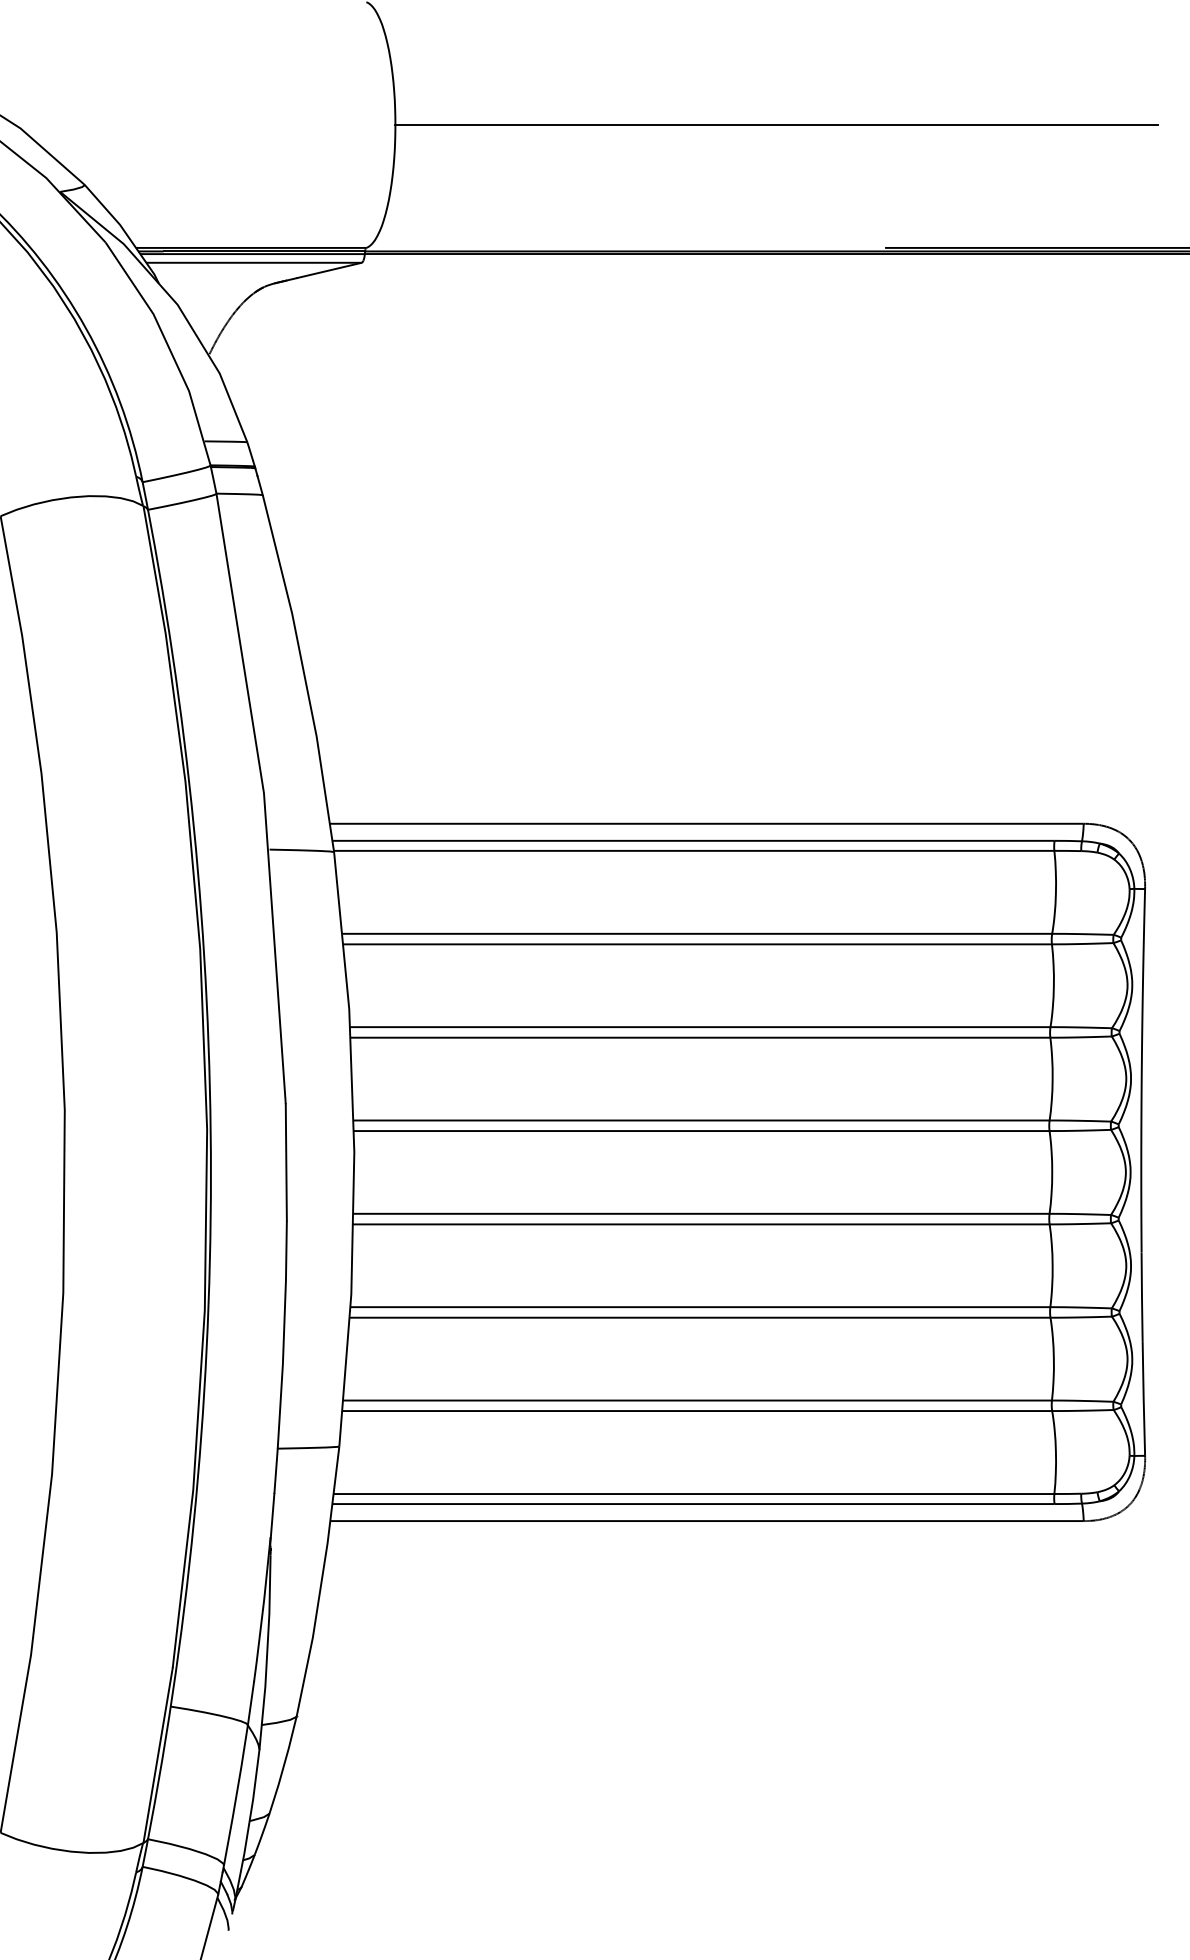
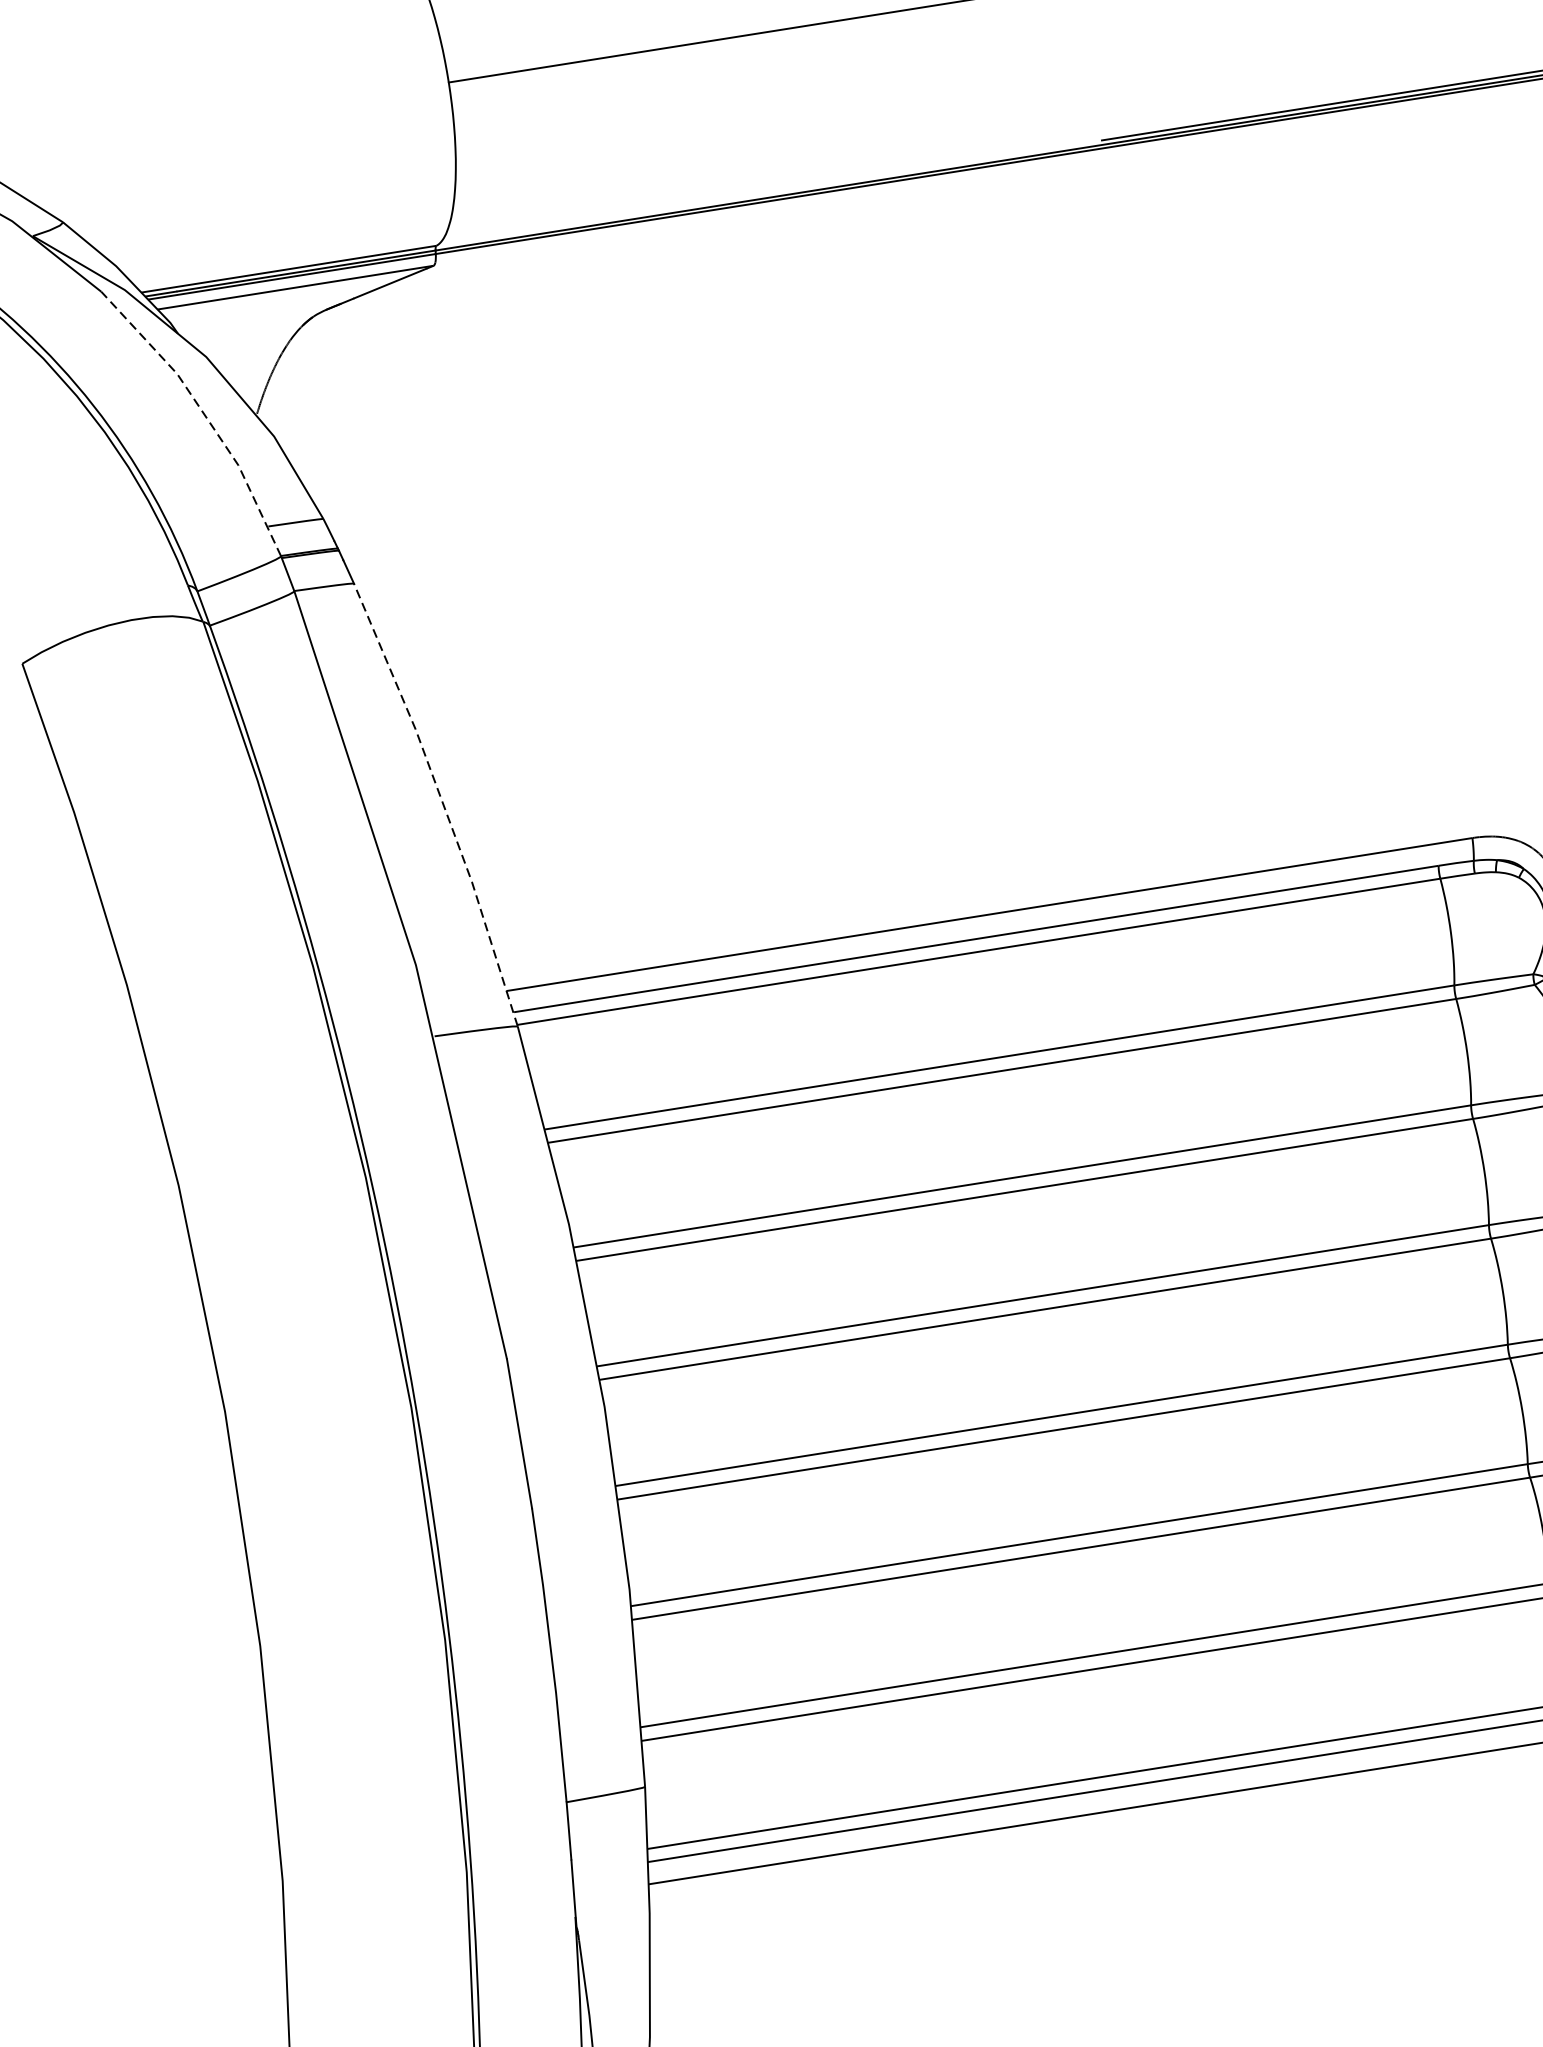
line: (169, 348) -> (204, 414), solid -> dashed
line: (303, 672) -> (442, 802), solid -> dashed

